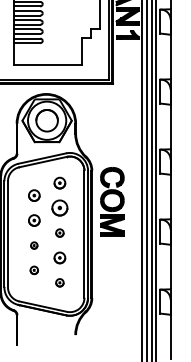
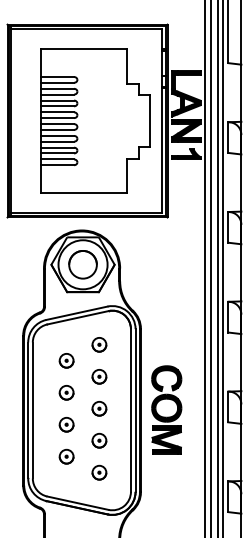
part: (112, 201) -> (166, 409), moved
part: (59, 207) -> (99, 376), size x0.71
part: (59, 232) -> (99, 408), size x1.43
part: (34, 245) -> (66, 424), size x1.67
part: (34, 270) -> (66, 456), size x1.43
part: (59, 282) -> (99, 472), size x1.43

